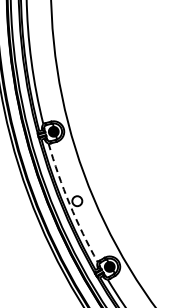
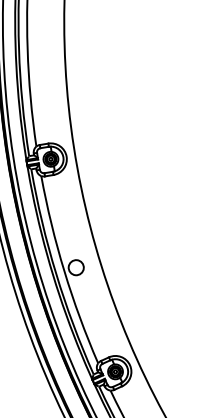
arc: (69, 204) -> (63, 271), dashed -> solid

